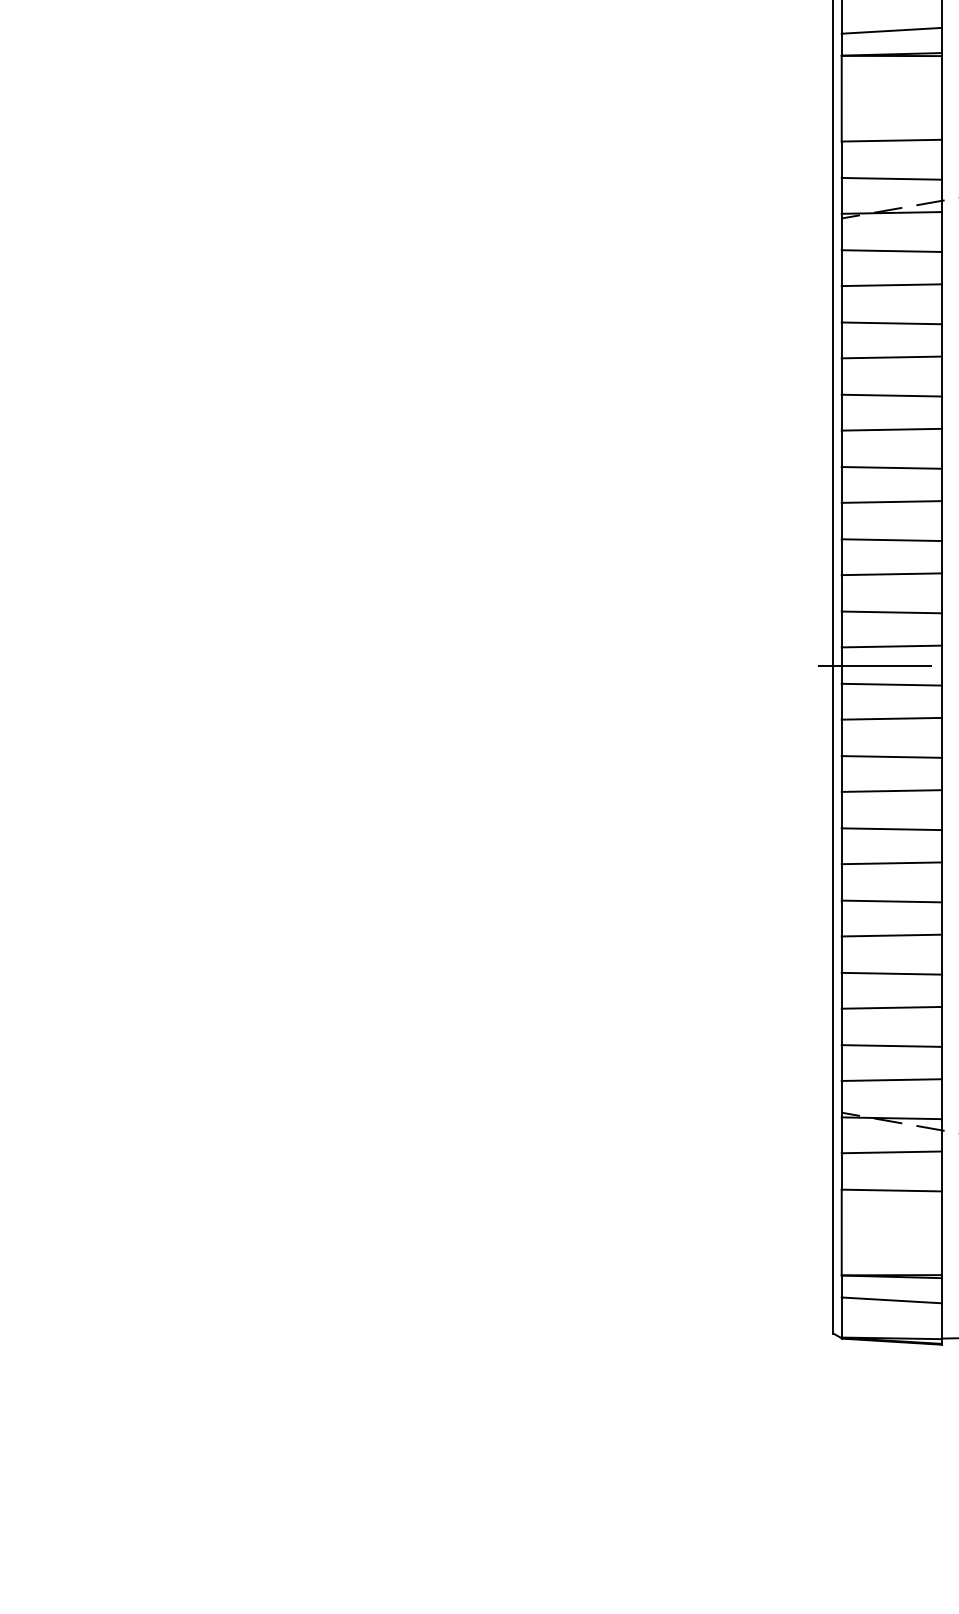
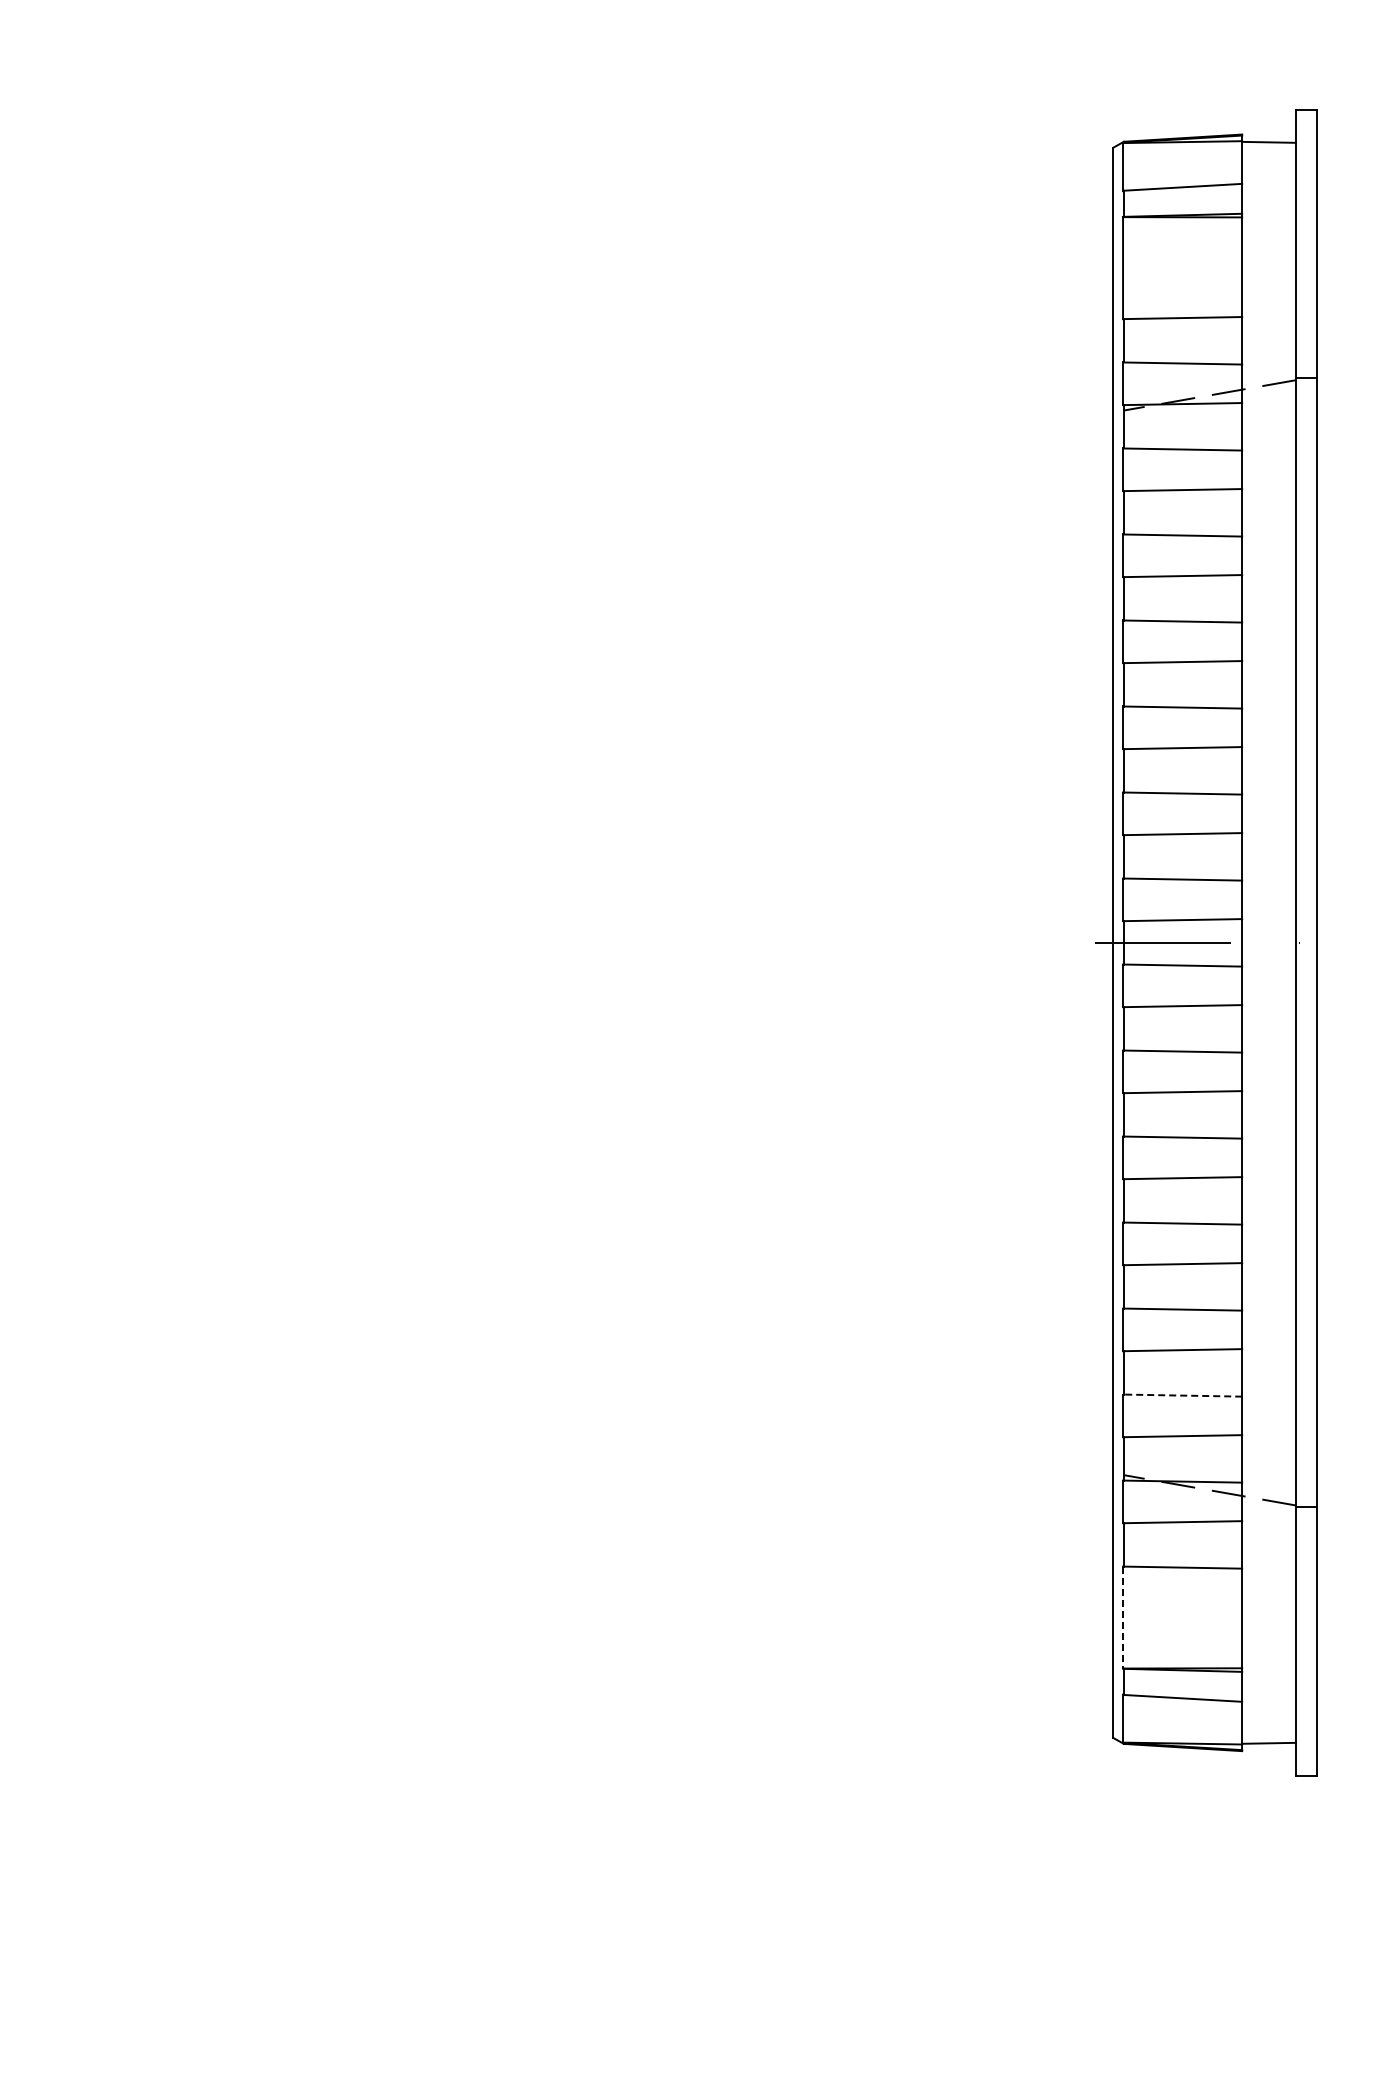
line: (891, 1045) -> (1182, 1395), solid -> dashed
line: (842, 1232) -> (1123, 1617), solid -> dashed

